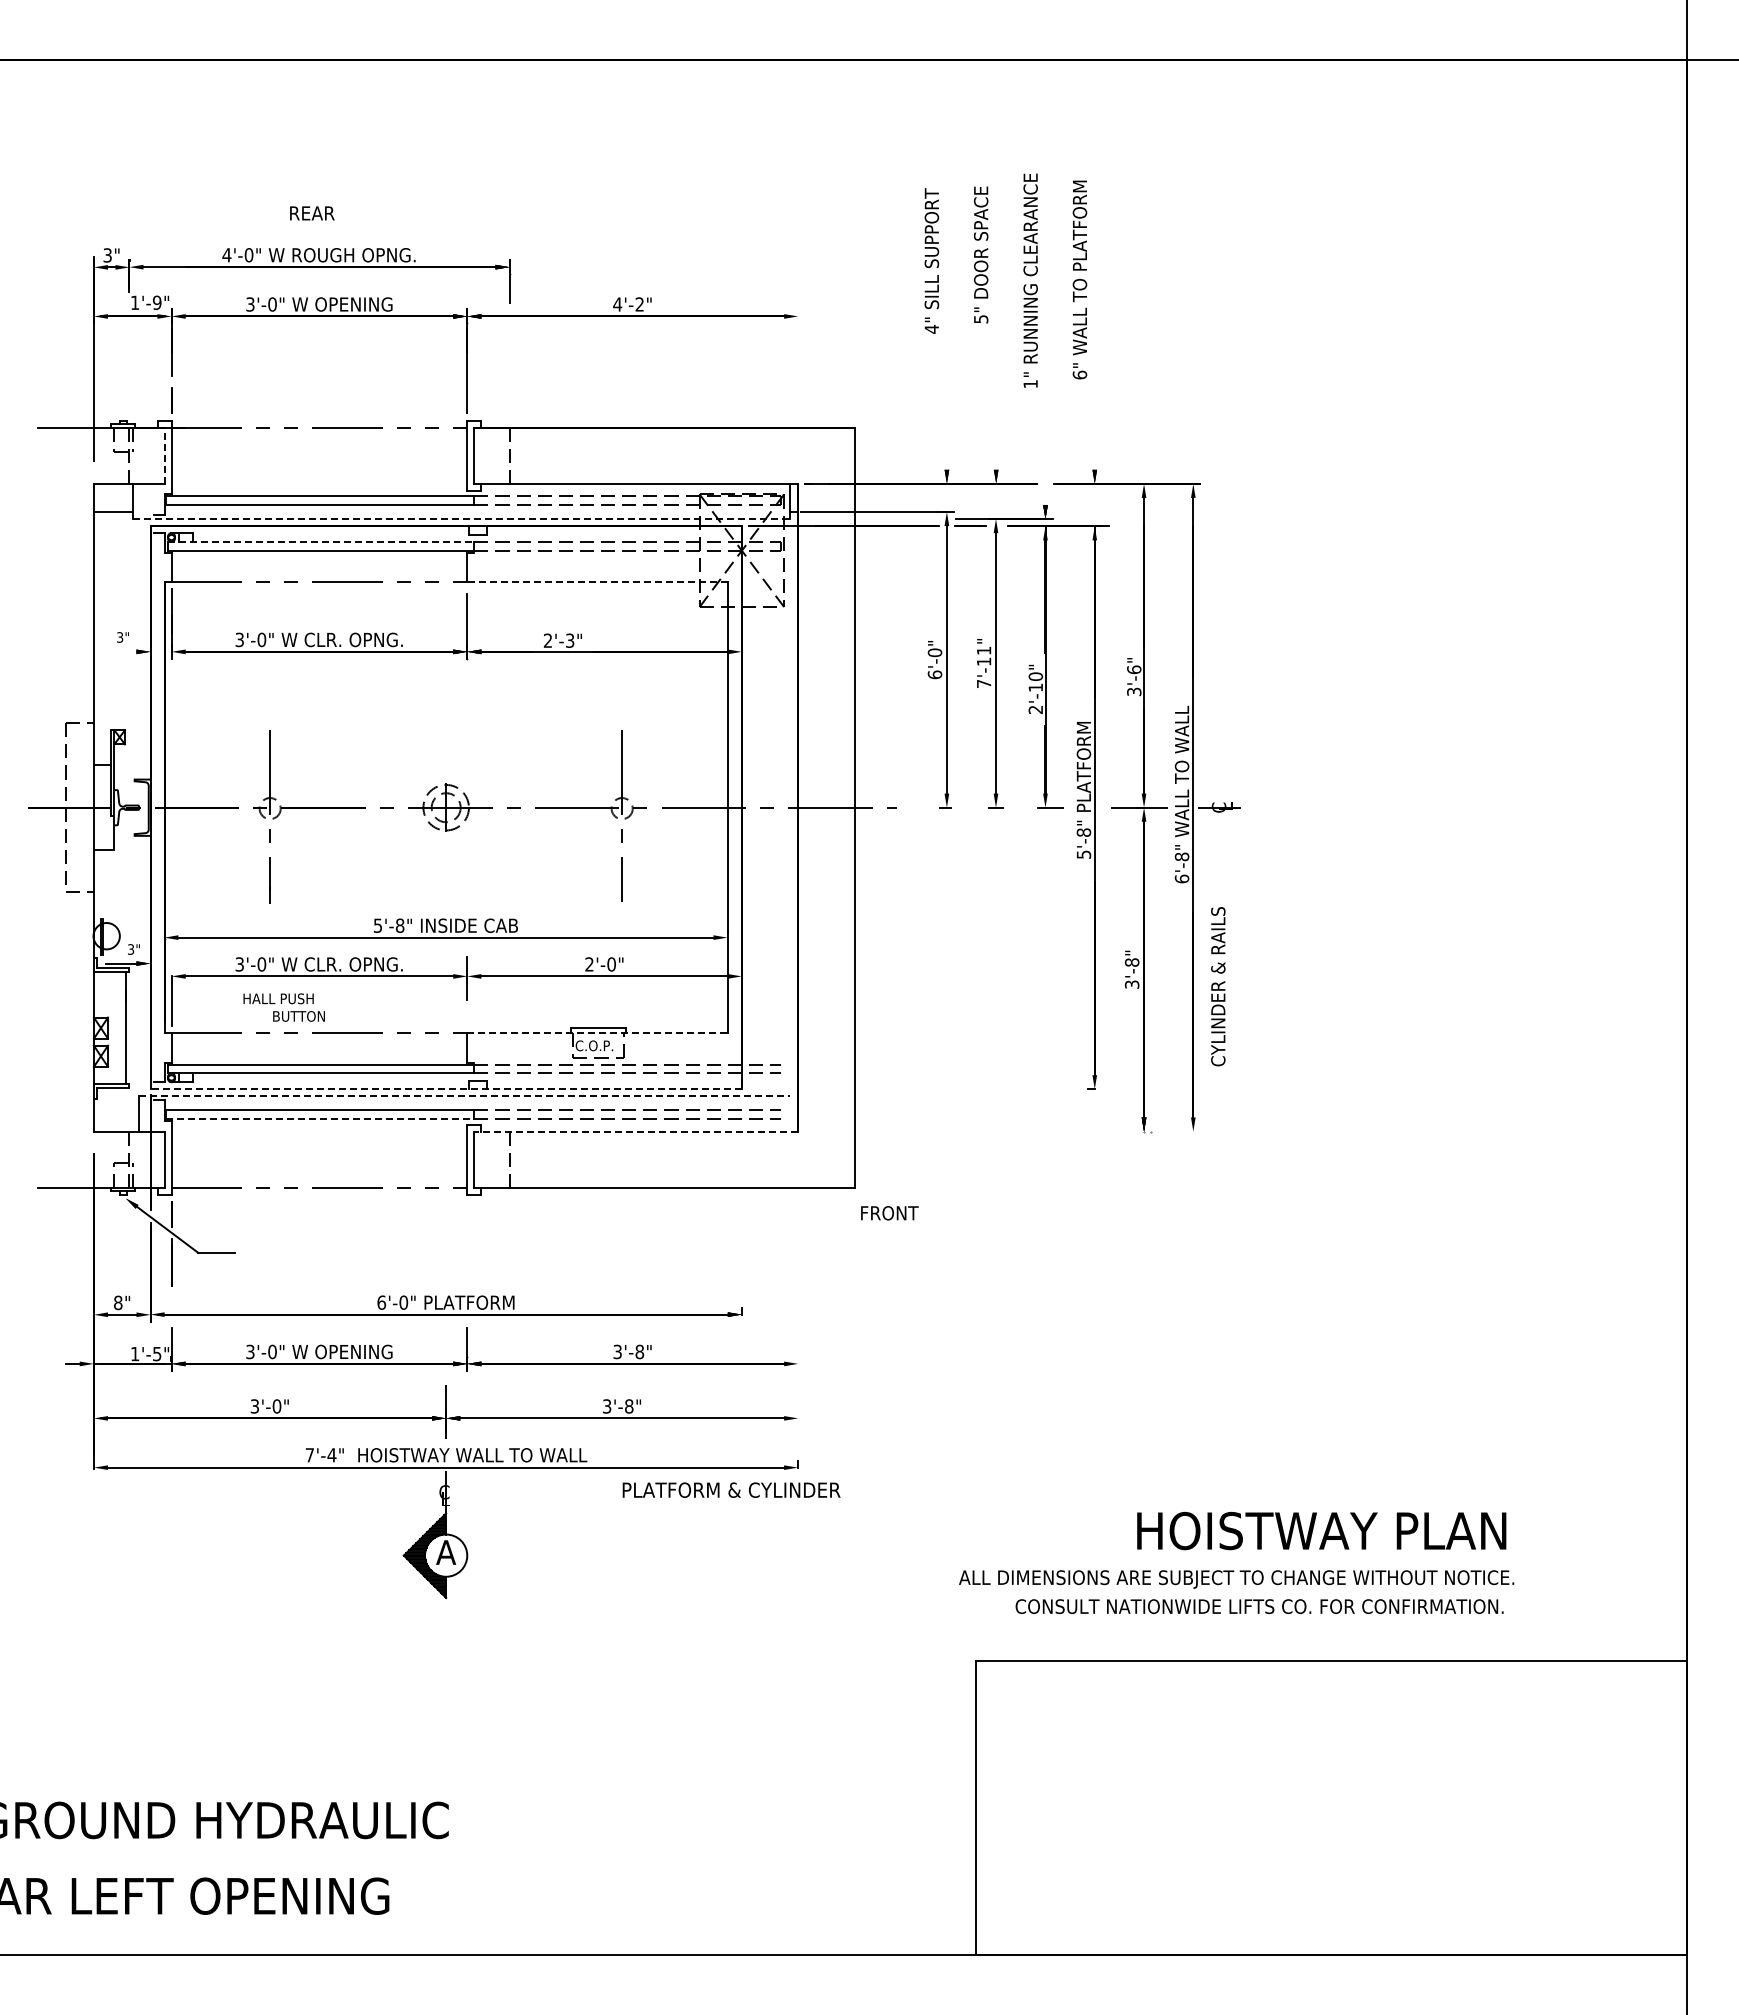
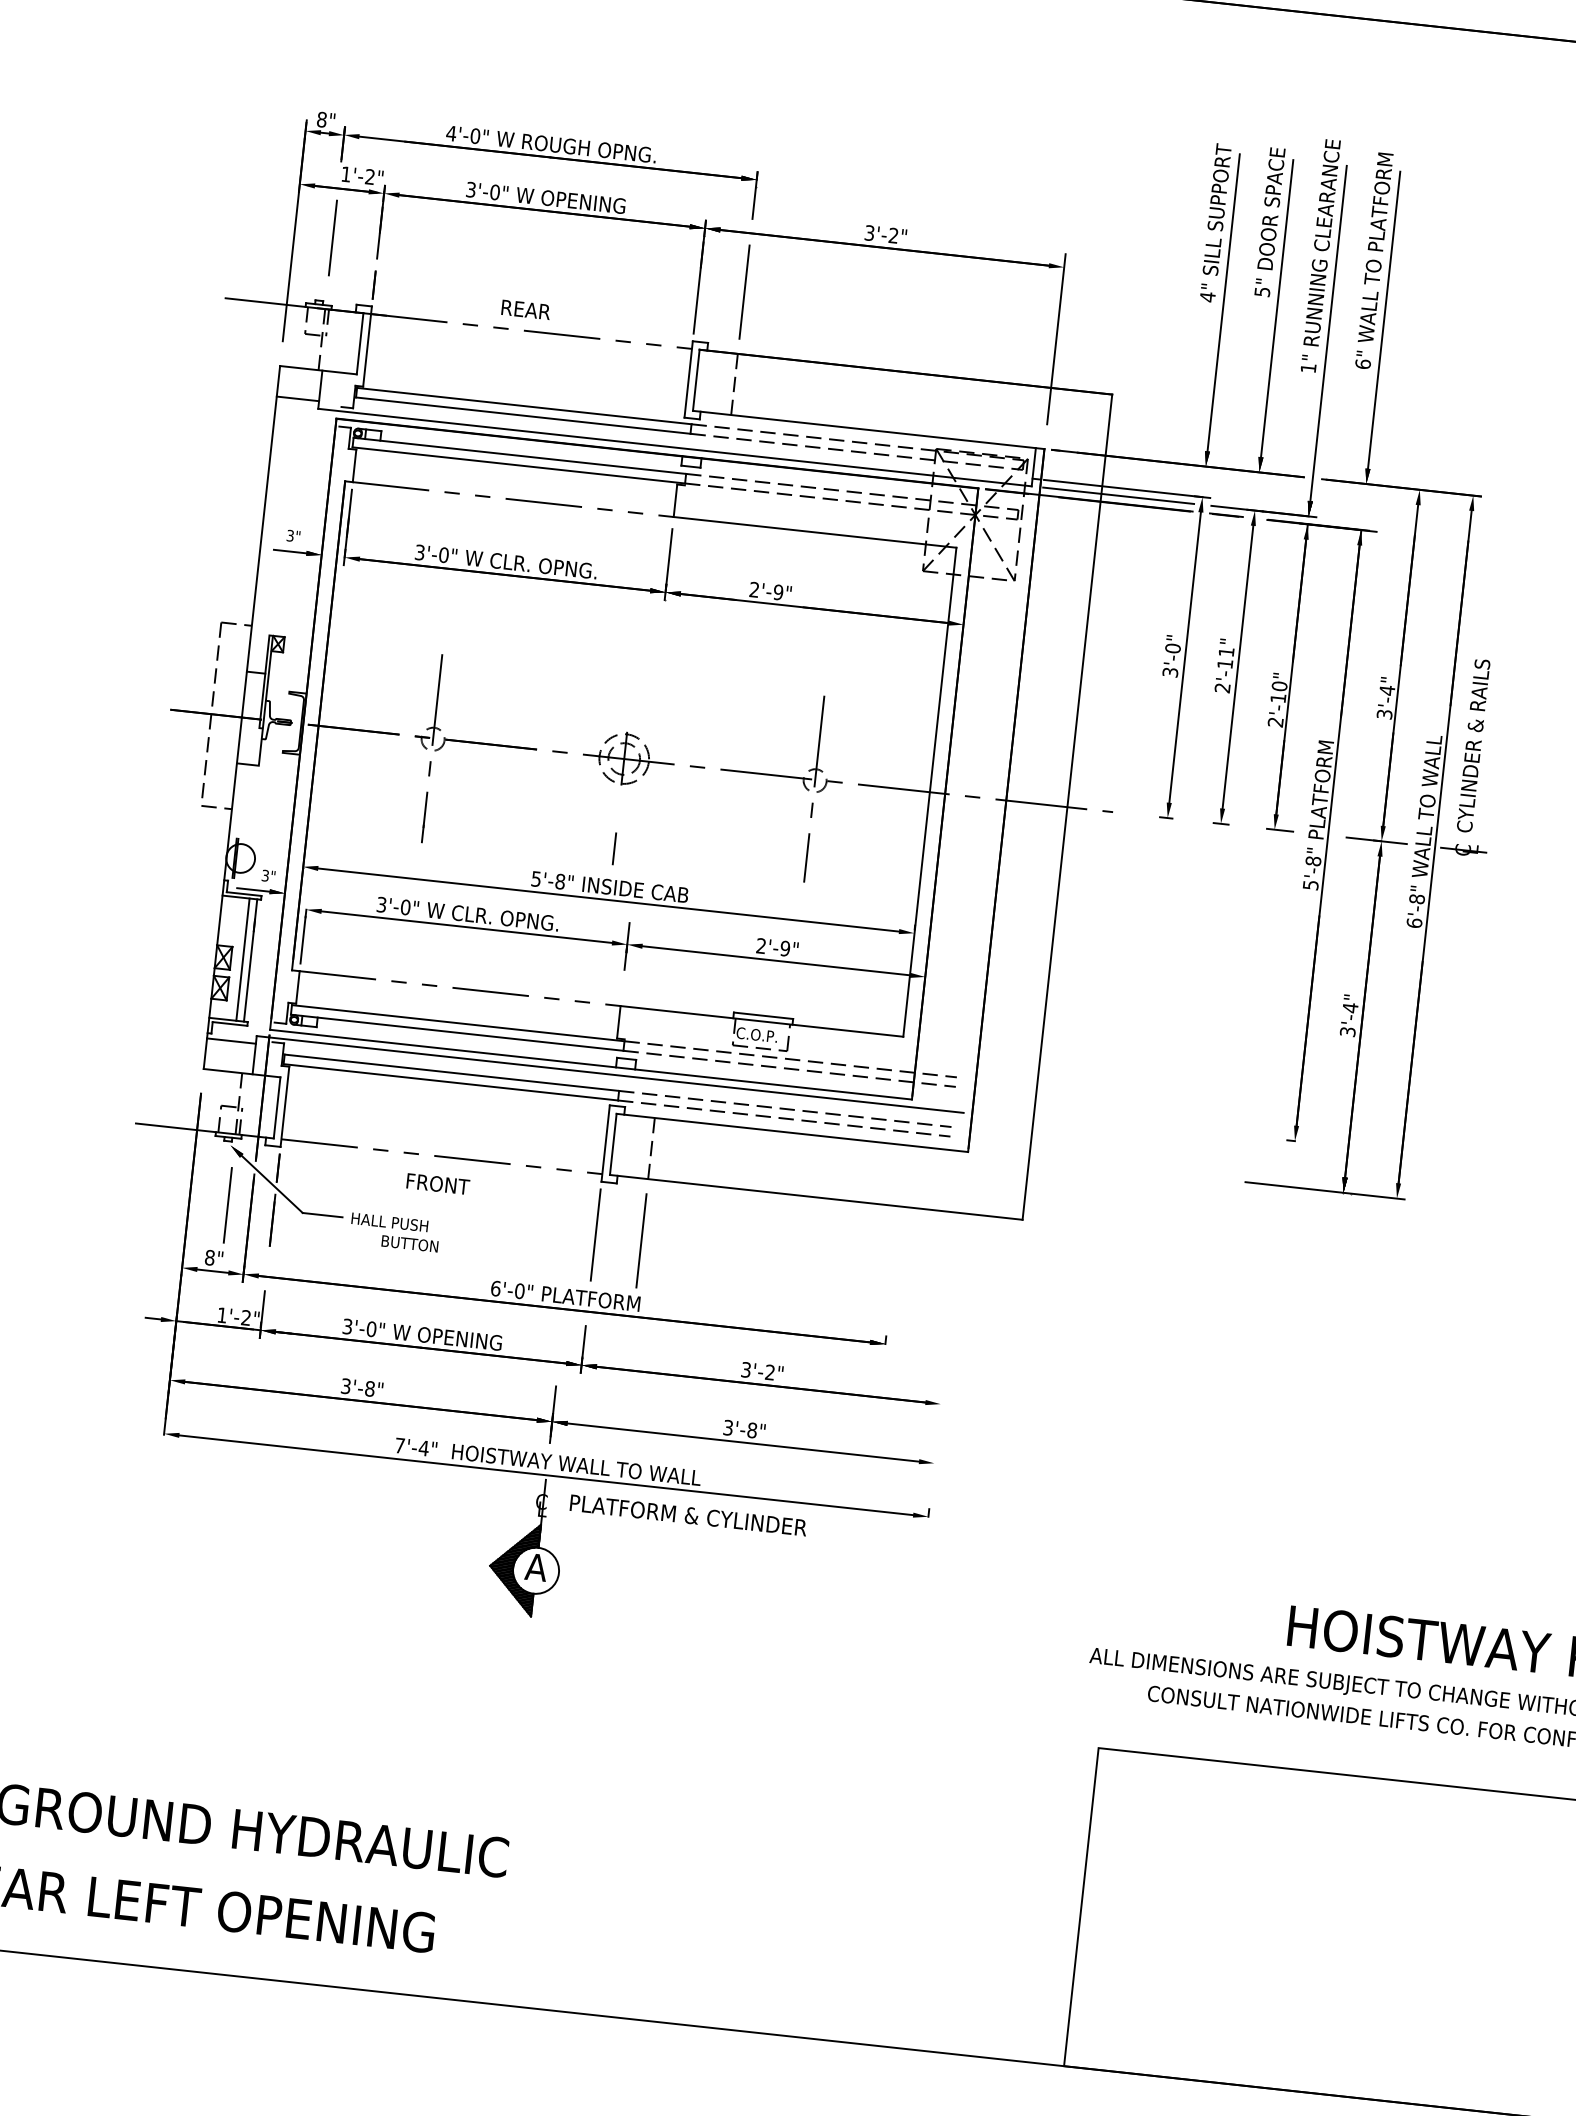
text: (312, 213) -> (526, 310), moved
text: (107, 255) -> (321, 119), 3" -> 8"
text: (156, 302) -> (369, 176), 1'-9" -> 1'-2"
text: (617, 304) -> (869, 233), 4'-2" -> 3'-2"
line: (946, 332) -> (1223, 302), added
line: (996, 332) -> (1277, 308), added
line: (1094, 332) -> (1383, 319), added
line: (1045, 350) -> (1328, 333), added
line: (129, 361) -> (333, 237), added
line: (509, 370) -> (744, 291), added
line: (798, 382) -> (1056, 339), added
line: (164, 455) -> (360, 343), dashed -> solid
line: (461, 519) -> (674, 448), dashed -> solid
line: (869, 519) -> (1117, 496), added
line: (321, 541) -> (520, 455), dashed -> solid
line: (597, 582) -> (815, 532), dashed -> solid
text: (569, 640) -> (777, 592), 2'-3" -> 2'-9"
line: (121, 651) -> (290, 551), added
text: (1134, 669) -> (1387, 690), 3'-6" -> 3'-4"
text: (934, 674) -> (1169, 672), 6'-0" -> 3'-0"
text: (983, 684) -> (1221, 688), 7'-11" -> 2'-11"
line: (445, 890) -> (613, 848), added
text: (1131, 962) -> (1349, 1007), 3'-8" -> 3'-4"
text: (611, 964) -> (785, 948), 2'-0" -> 2'-9"
text: (1218, 986) -> (1473, 745), moved
text: (283, 1007) -> (394, 1232), moved
line: (118, 1027) -> (242, 958), added
line: (598, 1033) -> (762, 1022), dashed -> solid
line: (446, 1089) -> (591, 1064), dashed -> solid
line: (464, 1096) -> (610, 1074), dashed -> solid
line: (115, 1103) -> (230, 1041), added
line: (320, 1119) -> (451, 1082), dashed -> solid
line: (636, 1131) -> (792, 1132), dashed -> solid
line: (1126, 1131) -> (1324, 1190), added
text: (889, 1213) -> (437, 1184), moved
line: (467, 1243) -> (595, 1234), added
line: (509, 1244) -> (641, 1240), added
line: (129, 1252) -> (228, 1204), added
text: (639, 1351) -> (769, 1372), 3'-8" -> 3'-2"
text: (157, 1353) -> (246, 1317), 1'-5" -> 1'-2"
text: (276, 1406) -> (369, 1388), 3'-0" -> 3'-8"
text: (731, 1489) -> (688, 1514), moved

